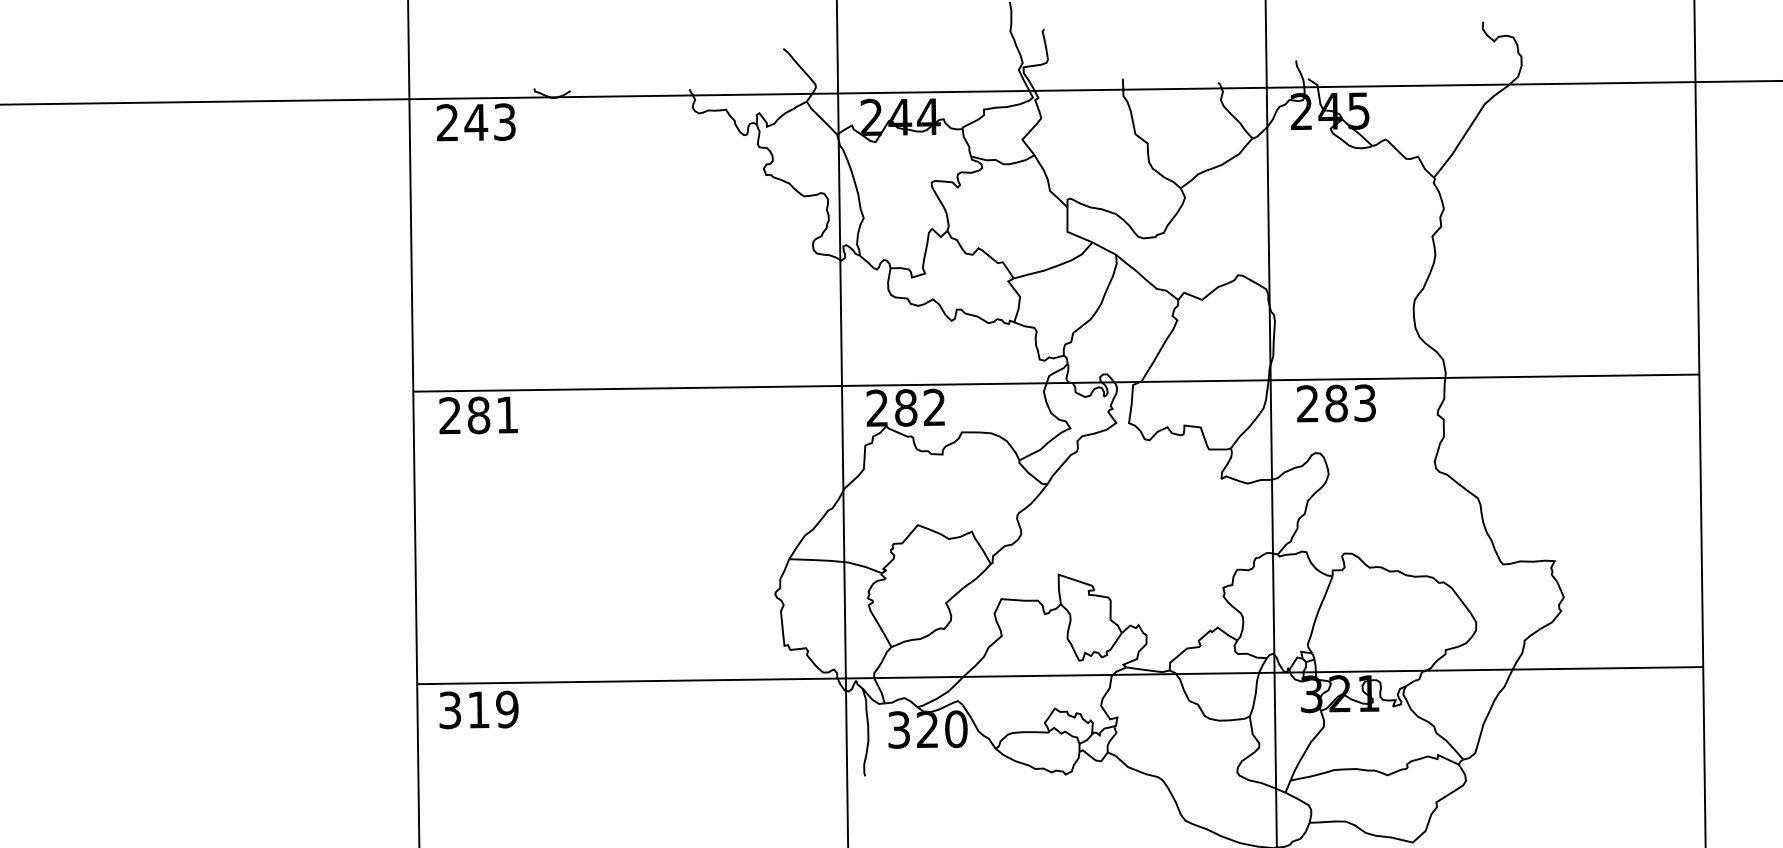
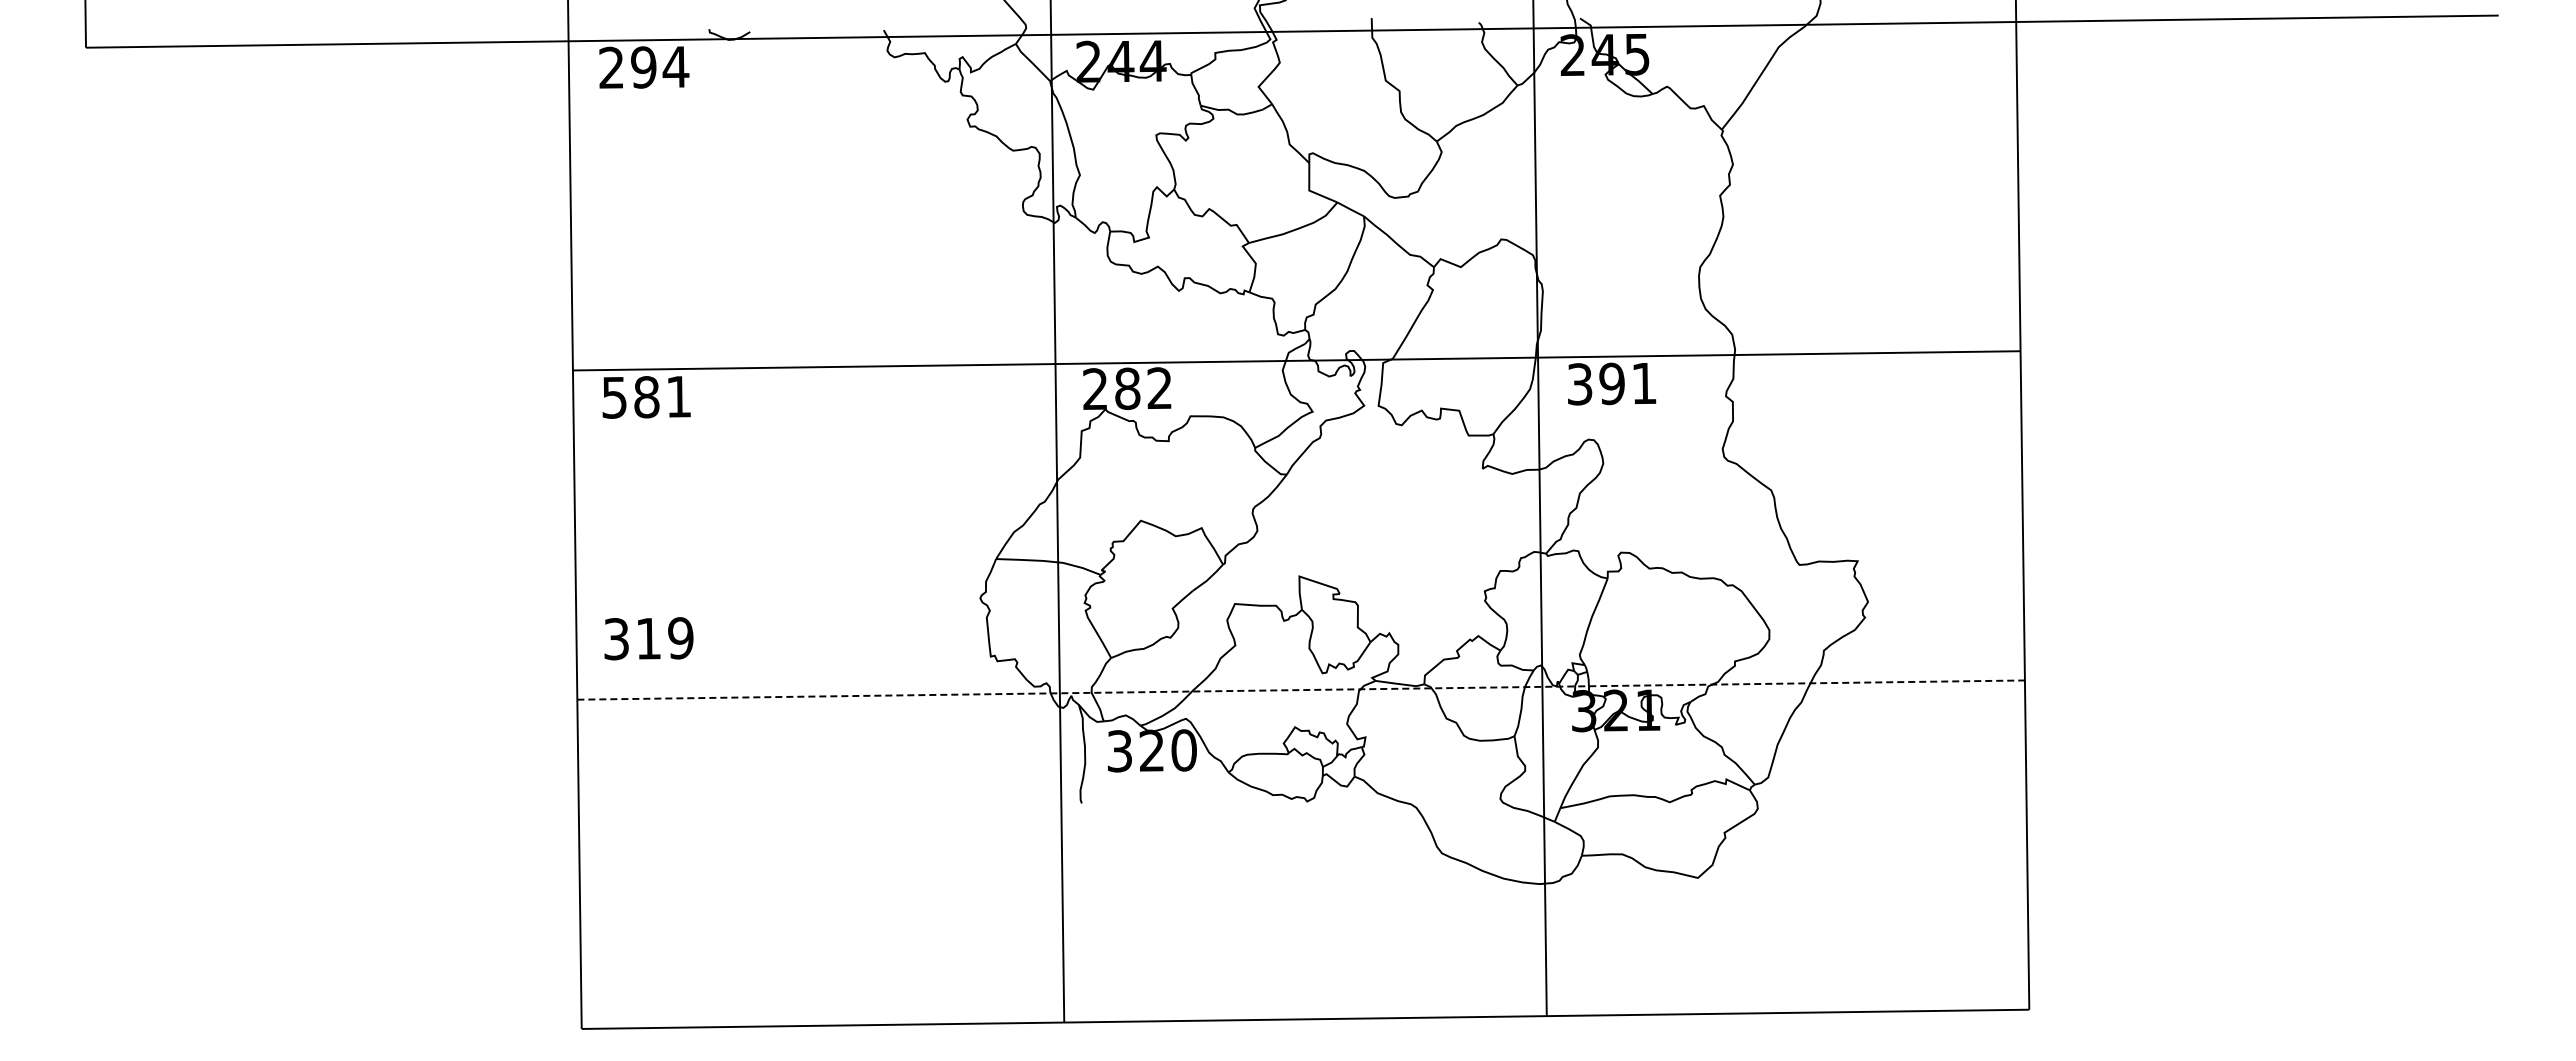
text: (490, 121) -> (659, 66), 243 -> 294
text: (1335, 403) -> (1611, 383), 283 -> 391
text: (450, 415) -> (614, 397), 281 -> 581
line: (1060, 675) -> (1301, 690), solid -> dashed
text: (478, 709) -> (648, 638), moved

